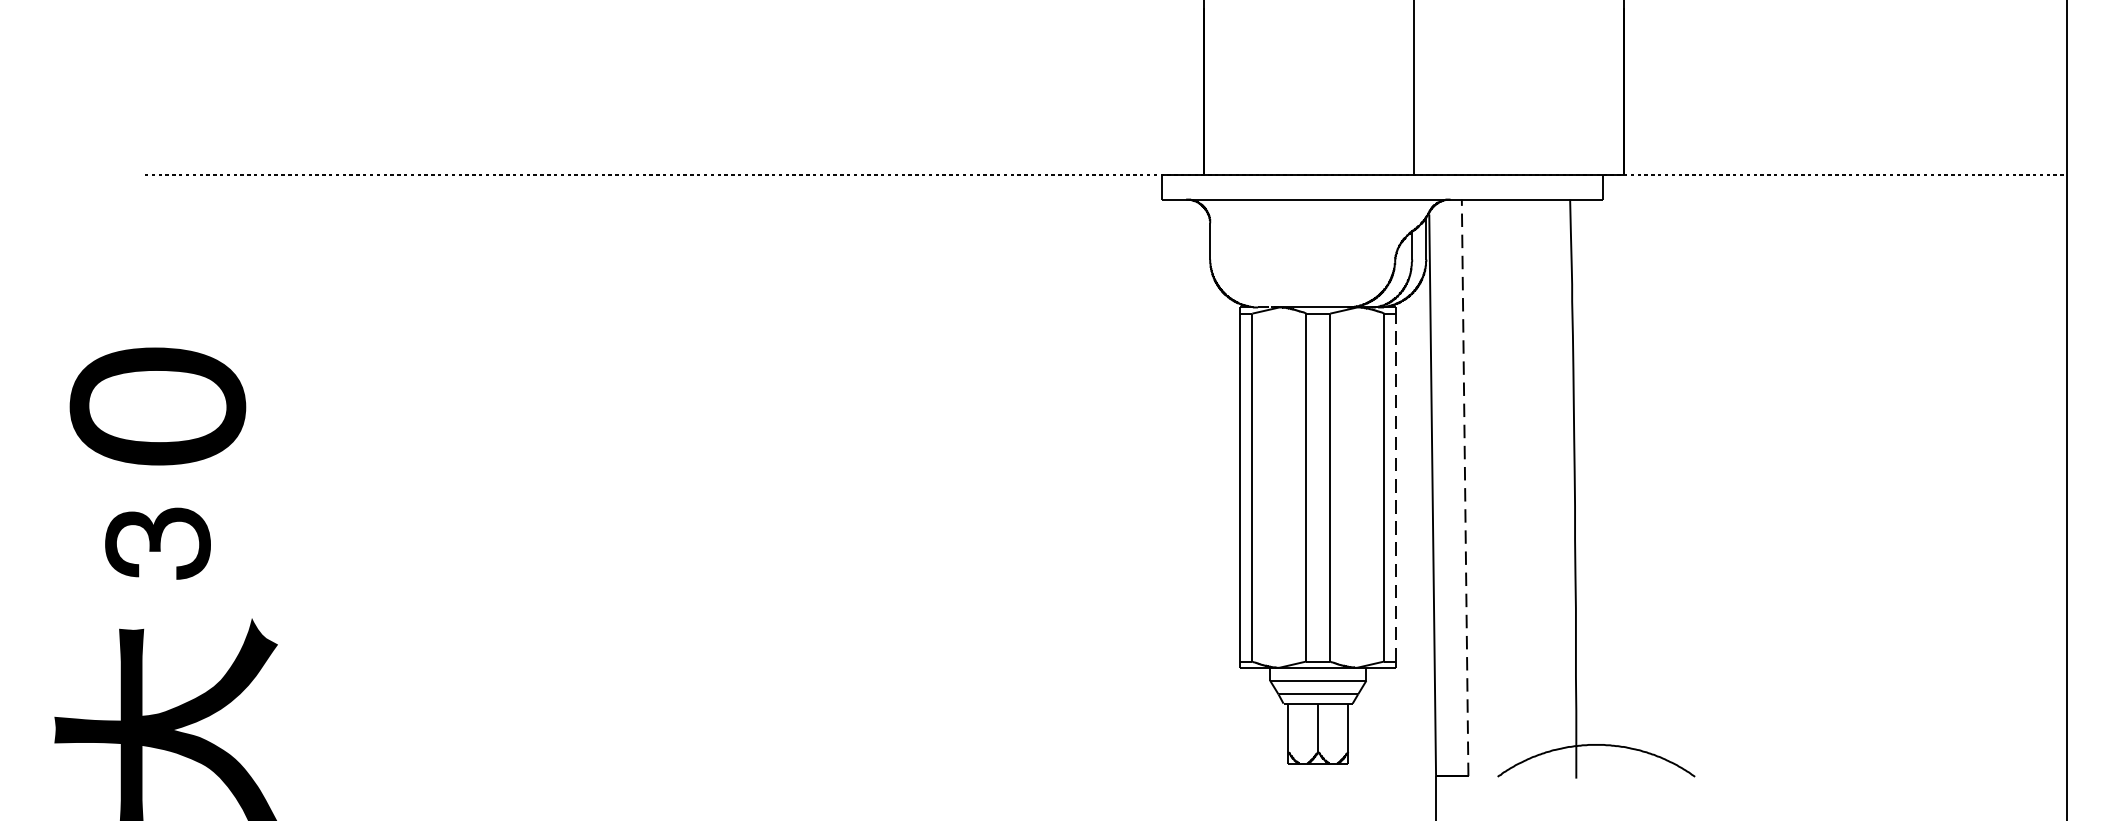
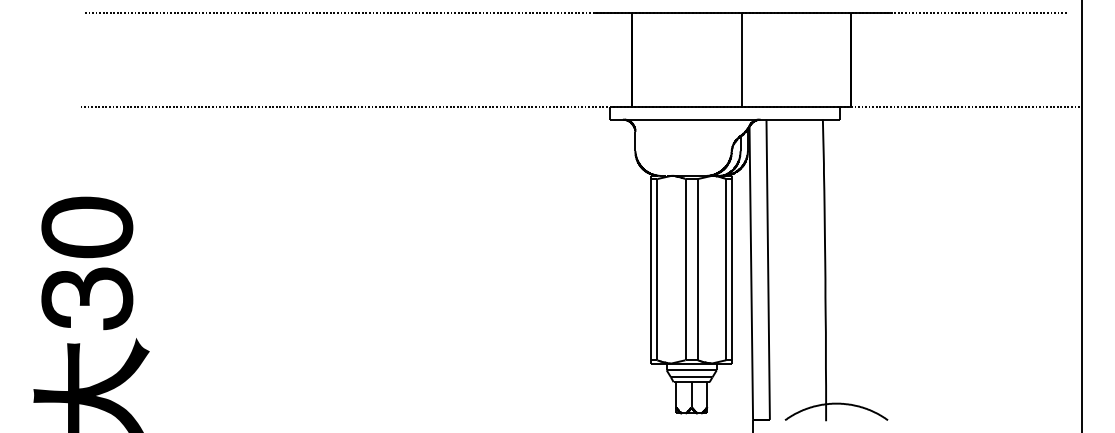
line: (1396, 487) -> (732, 269), dashed -> solid
line: (1465, 487) -> (768, 269), dashed -> solid
part: (158, 542) -> (87, 298), size x1.67

